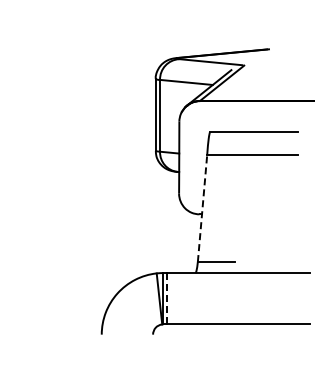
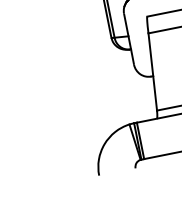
line: (202, 208) -> (152, 71), dashed -> solid
line: (167, 298) -> (140, 140), dashed -> solid

